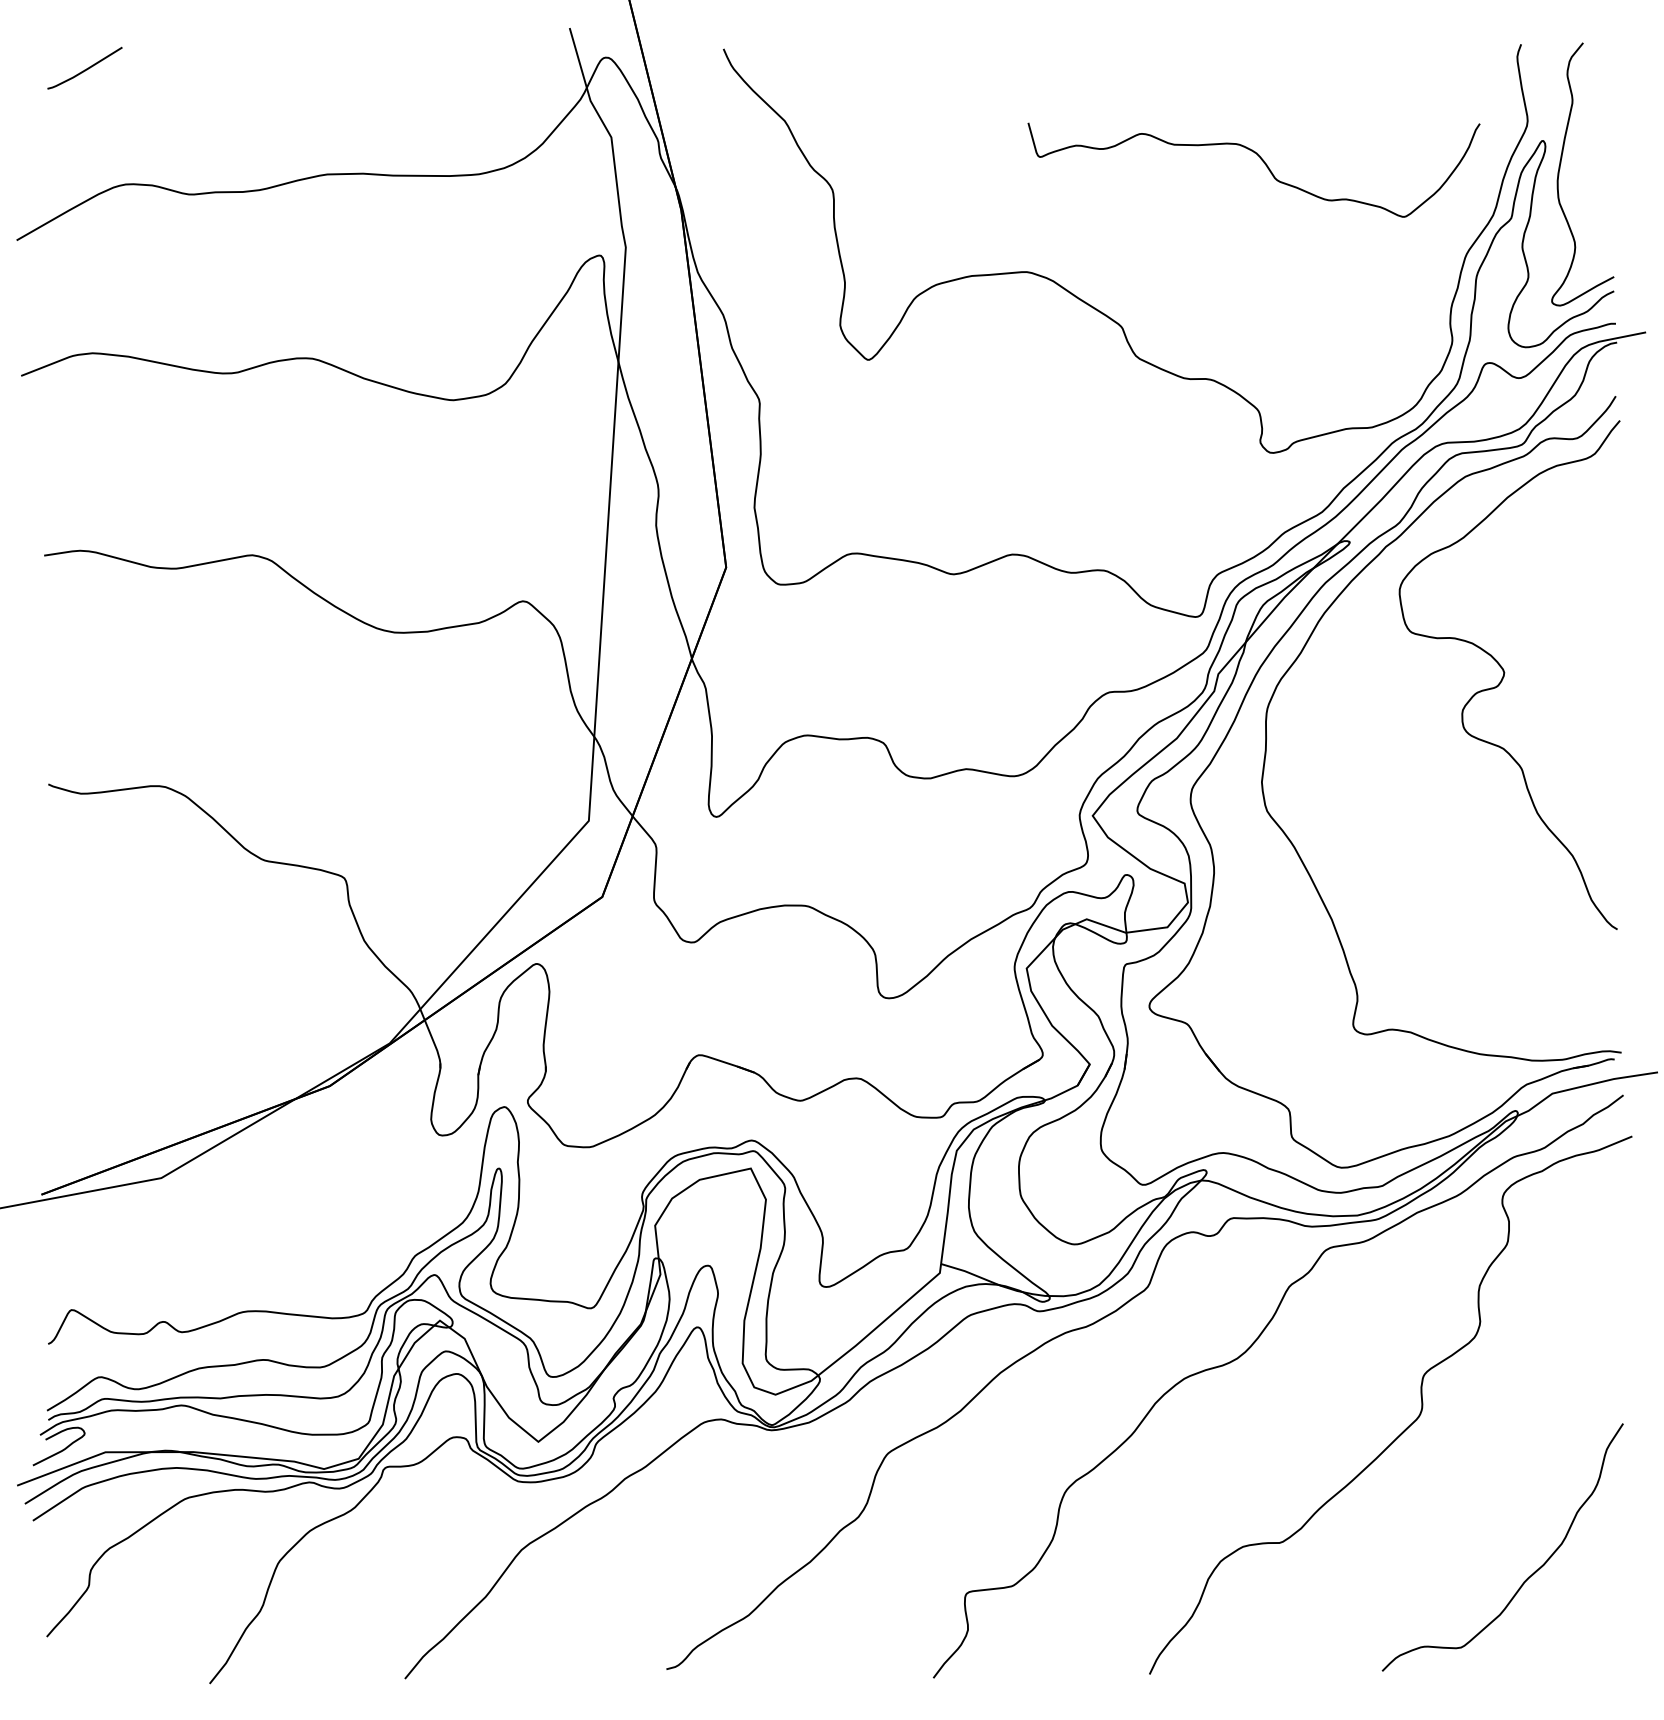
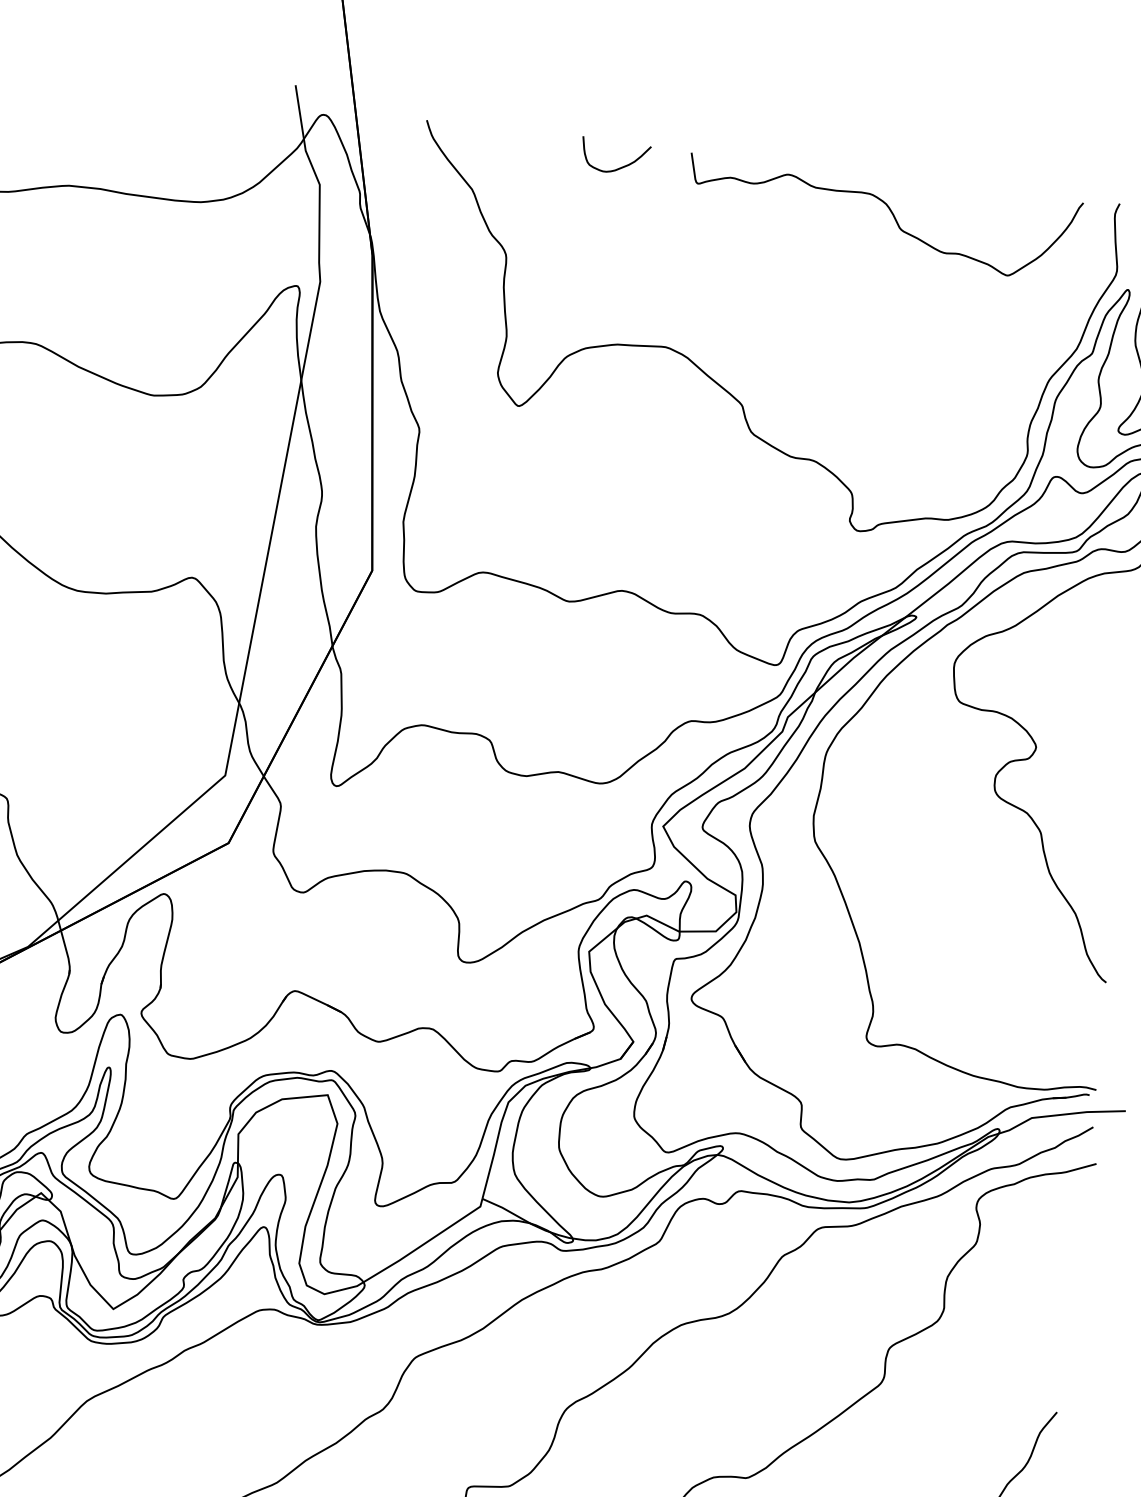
curve: (949, 74) -> (620, 167), added
curve: (1261, 160) -> (889, 210), moved

